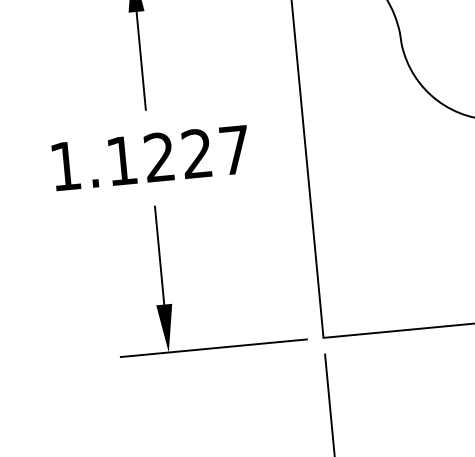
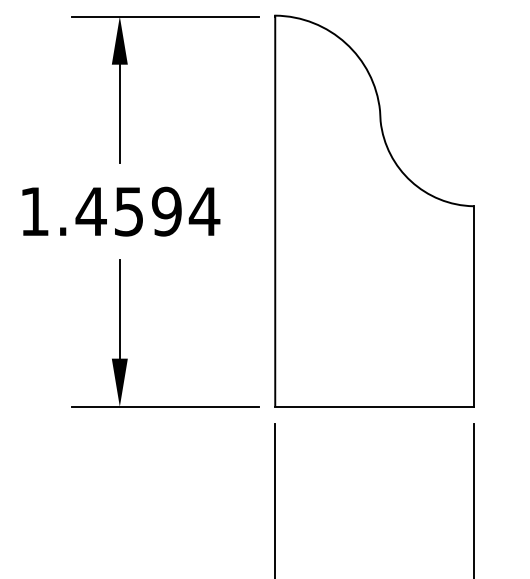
text: (177, 155) -> (147, 211), 1.1227 -> 1.4594

